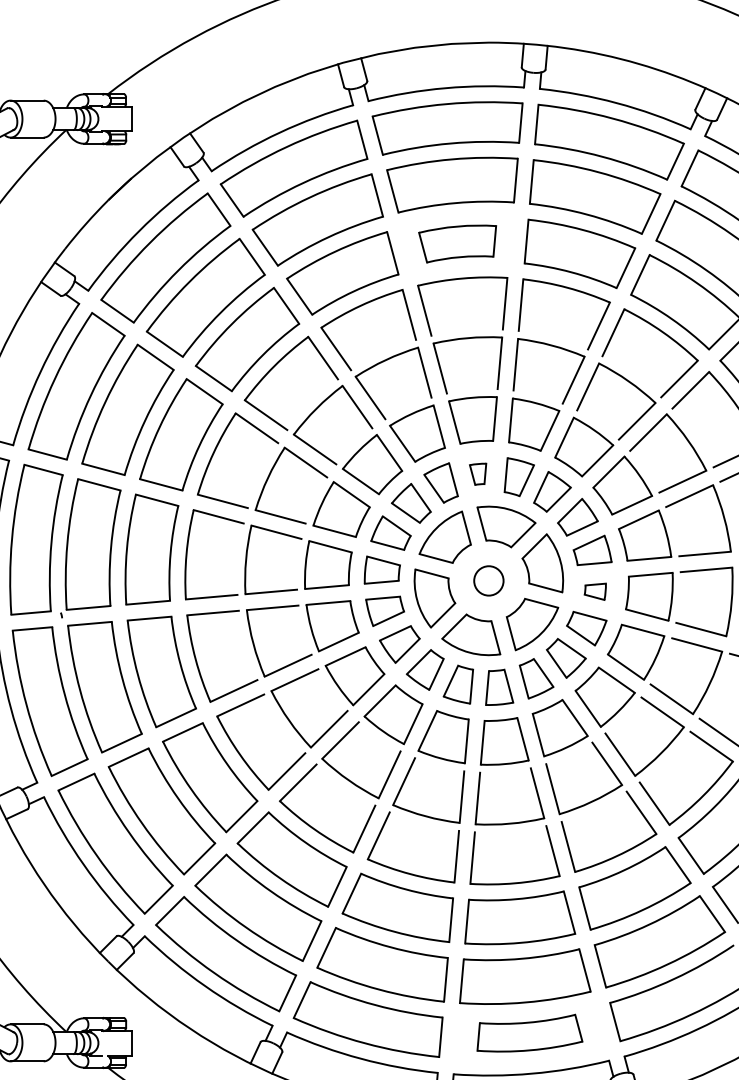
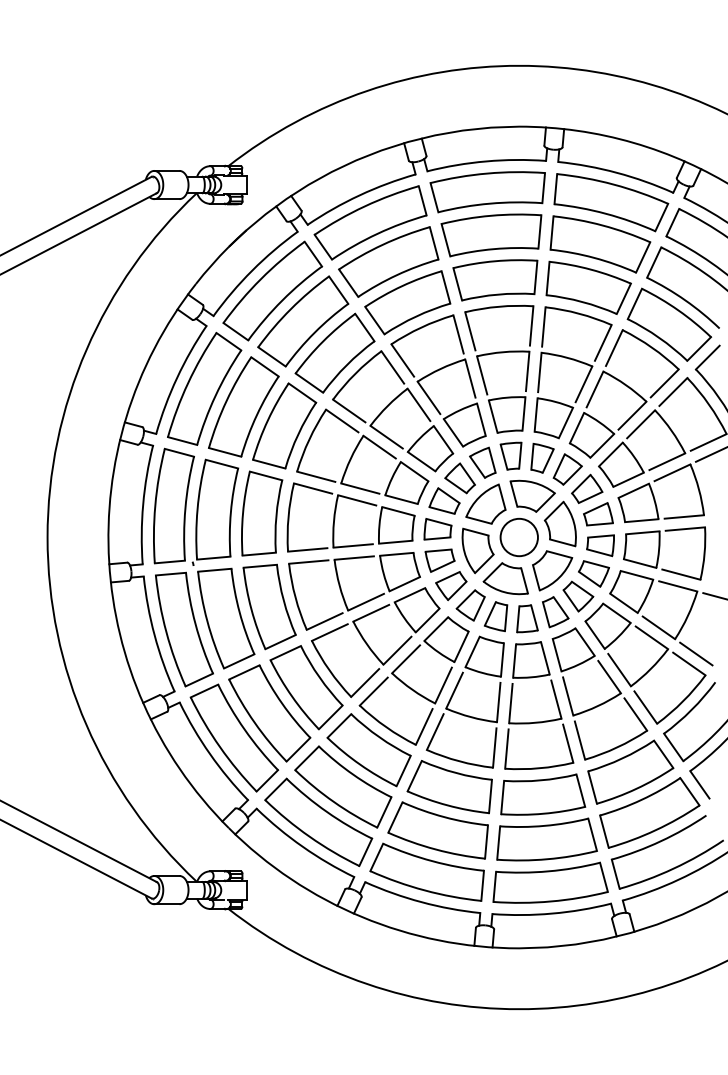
part: (457, 244) -> (495, 280), size x1.43
part: (477, 473) -> (510, 455), size x1.67
circle: (487, 580) -> (518, 537), size x1.67
part: (595, 591) -> (600, 545), size x1.67
part: (529, 1032) -> (550, 882), size x1.43

